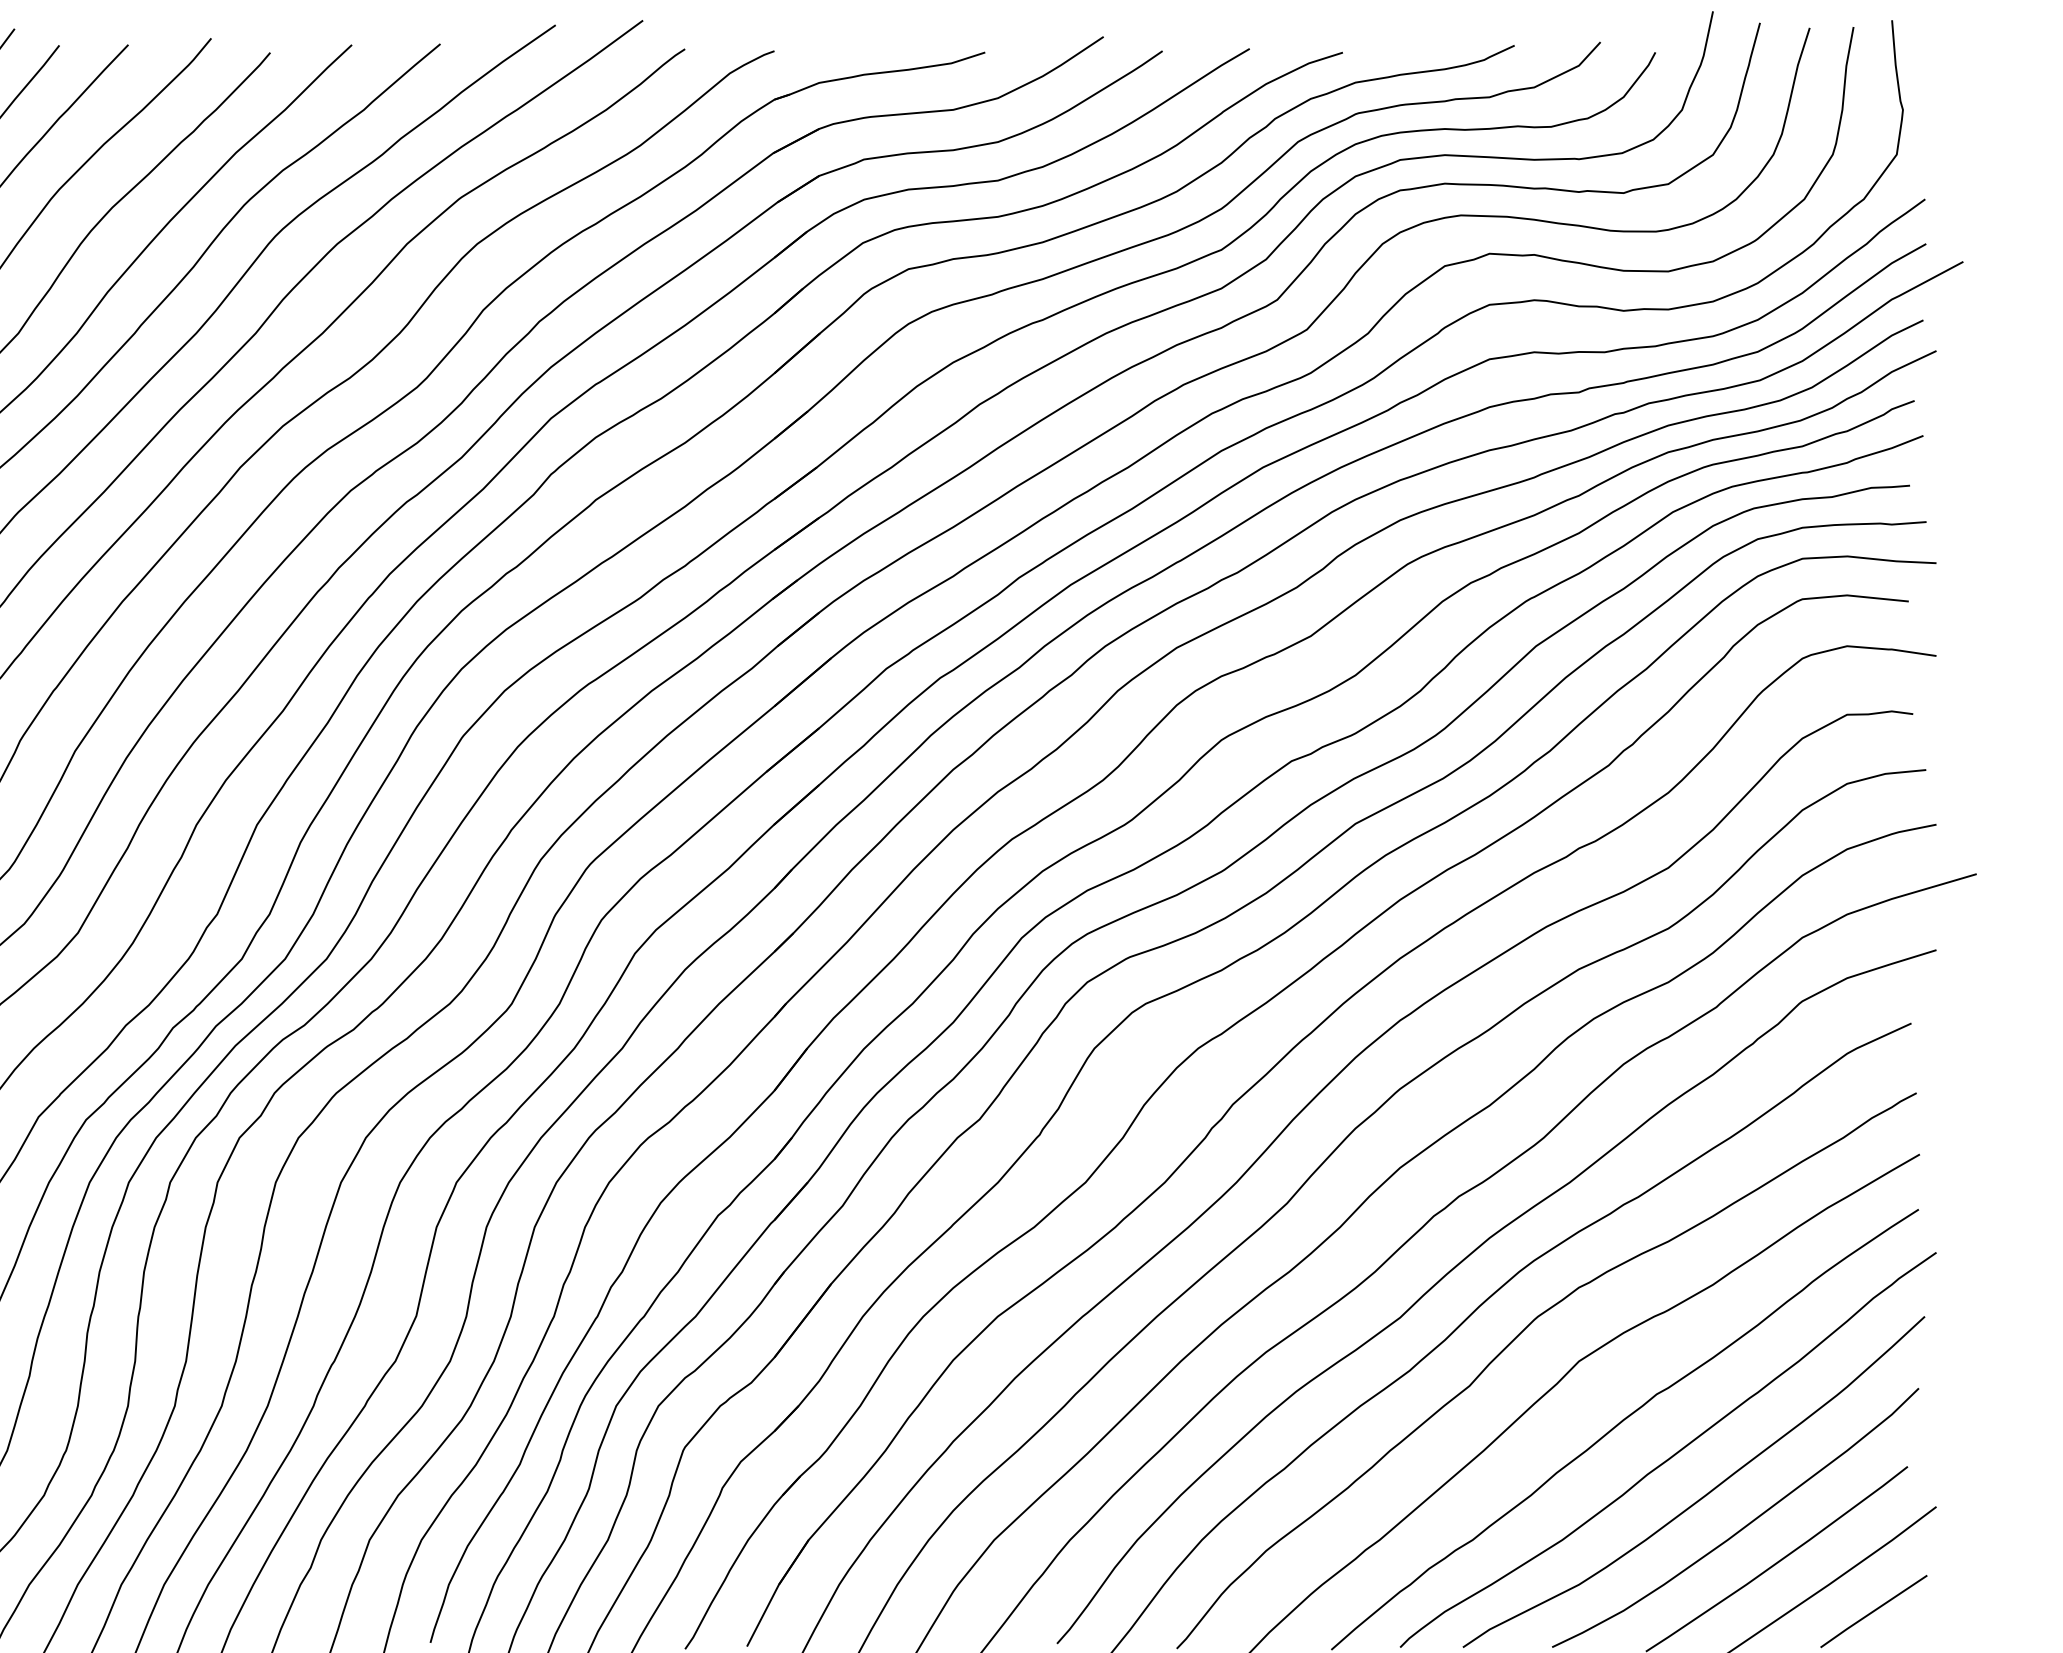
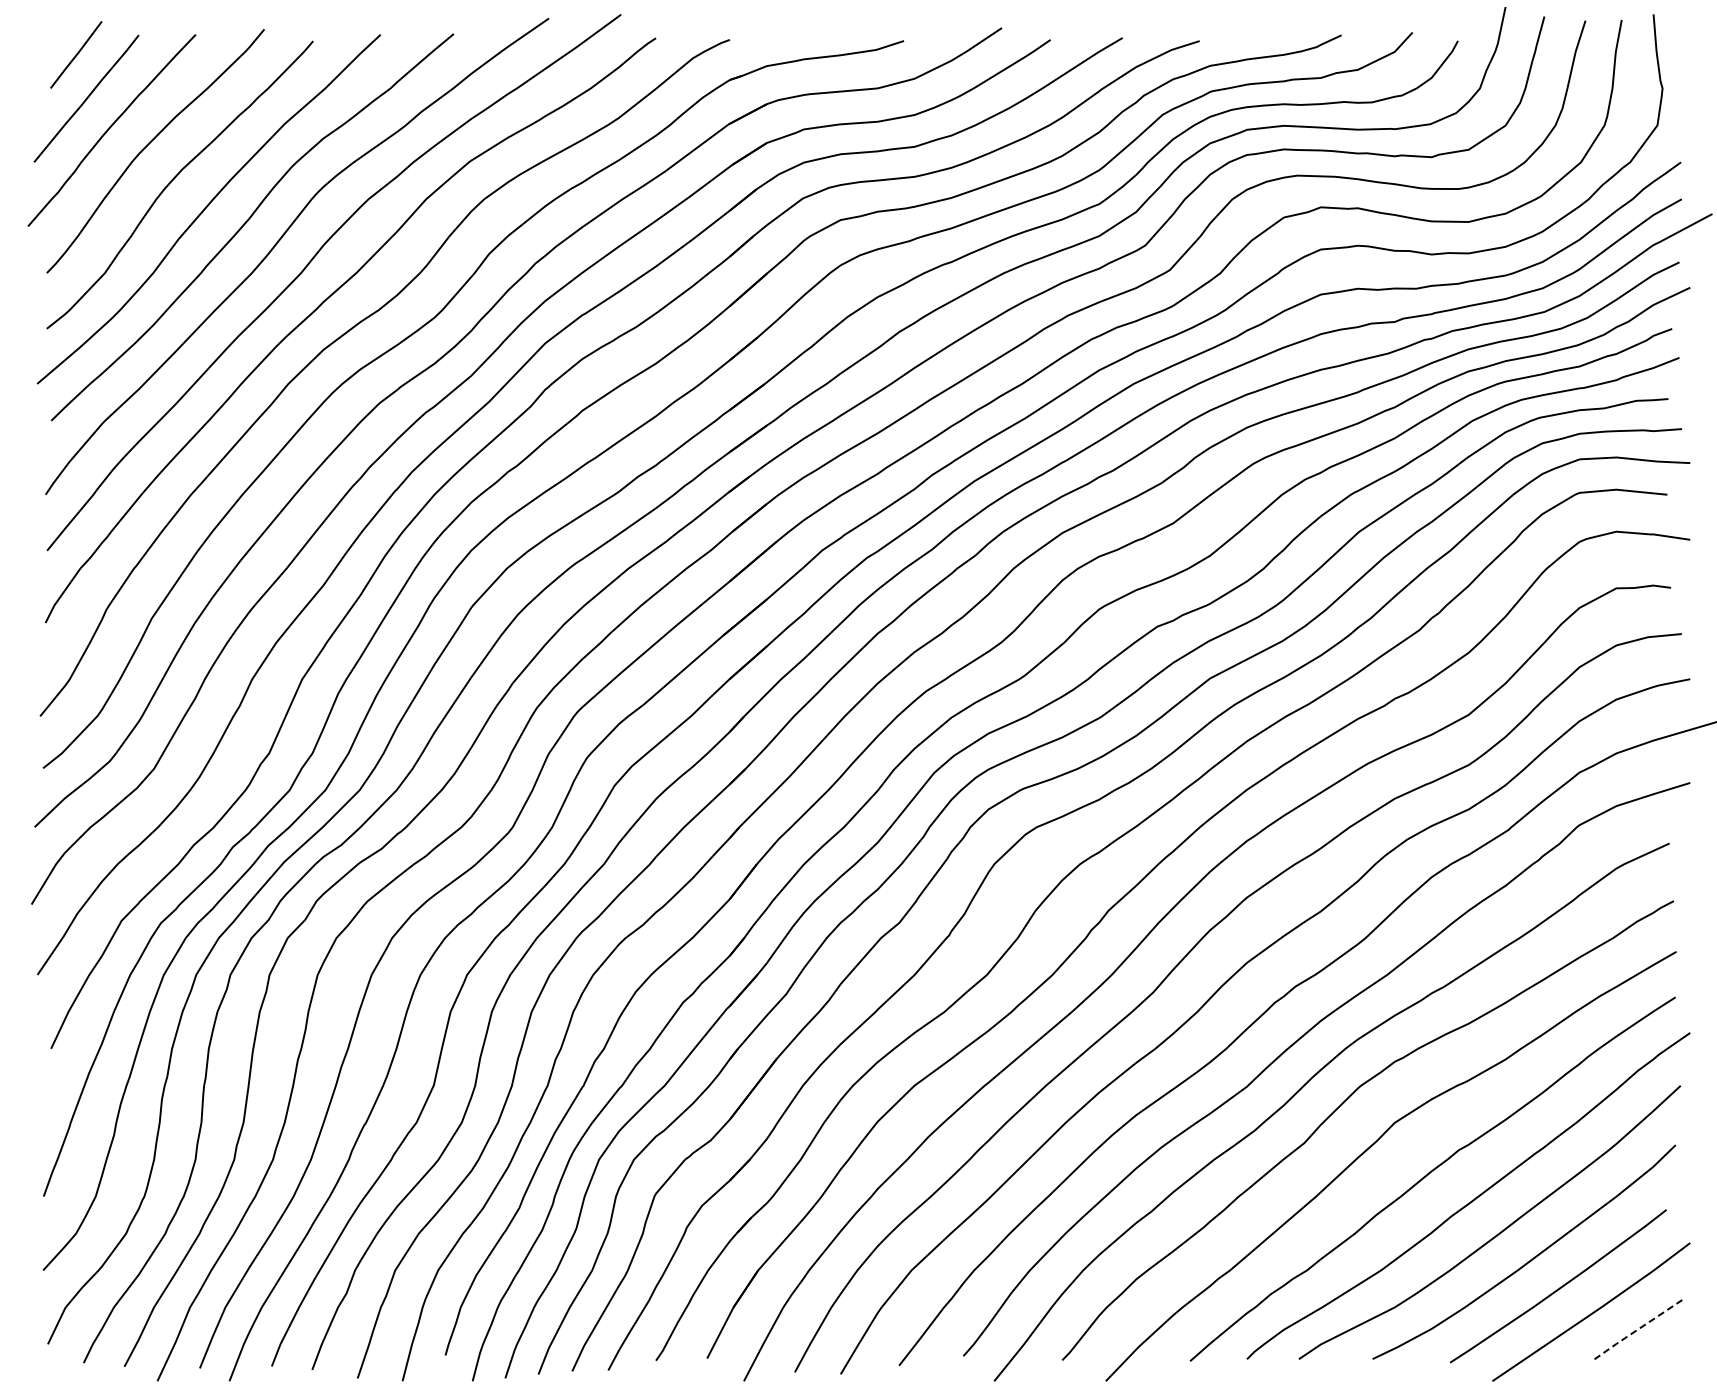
line: (1872, 1611) -> (1637, 1329), solid -> dashed

